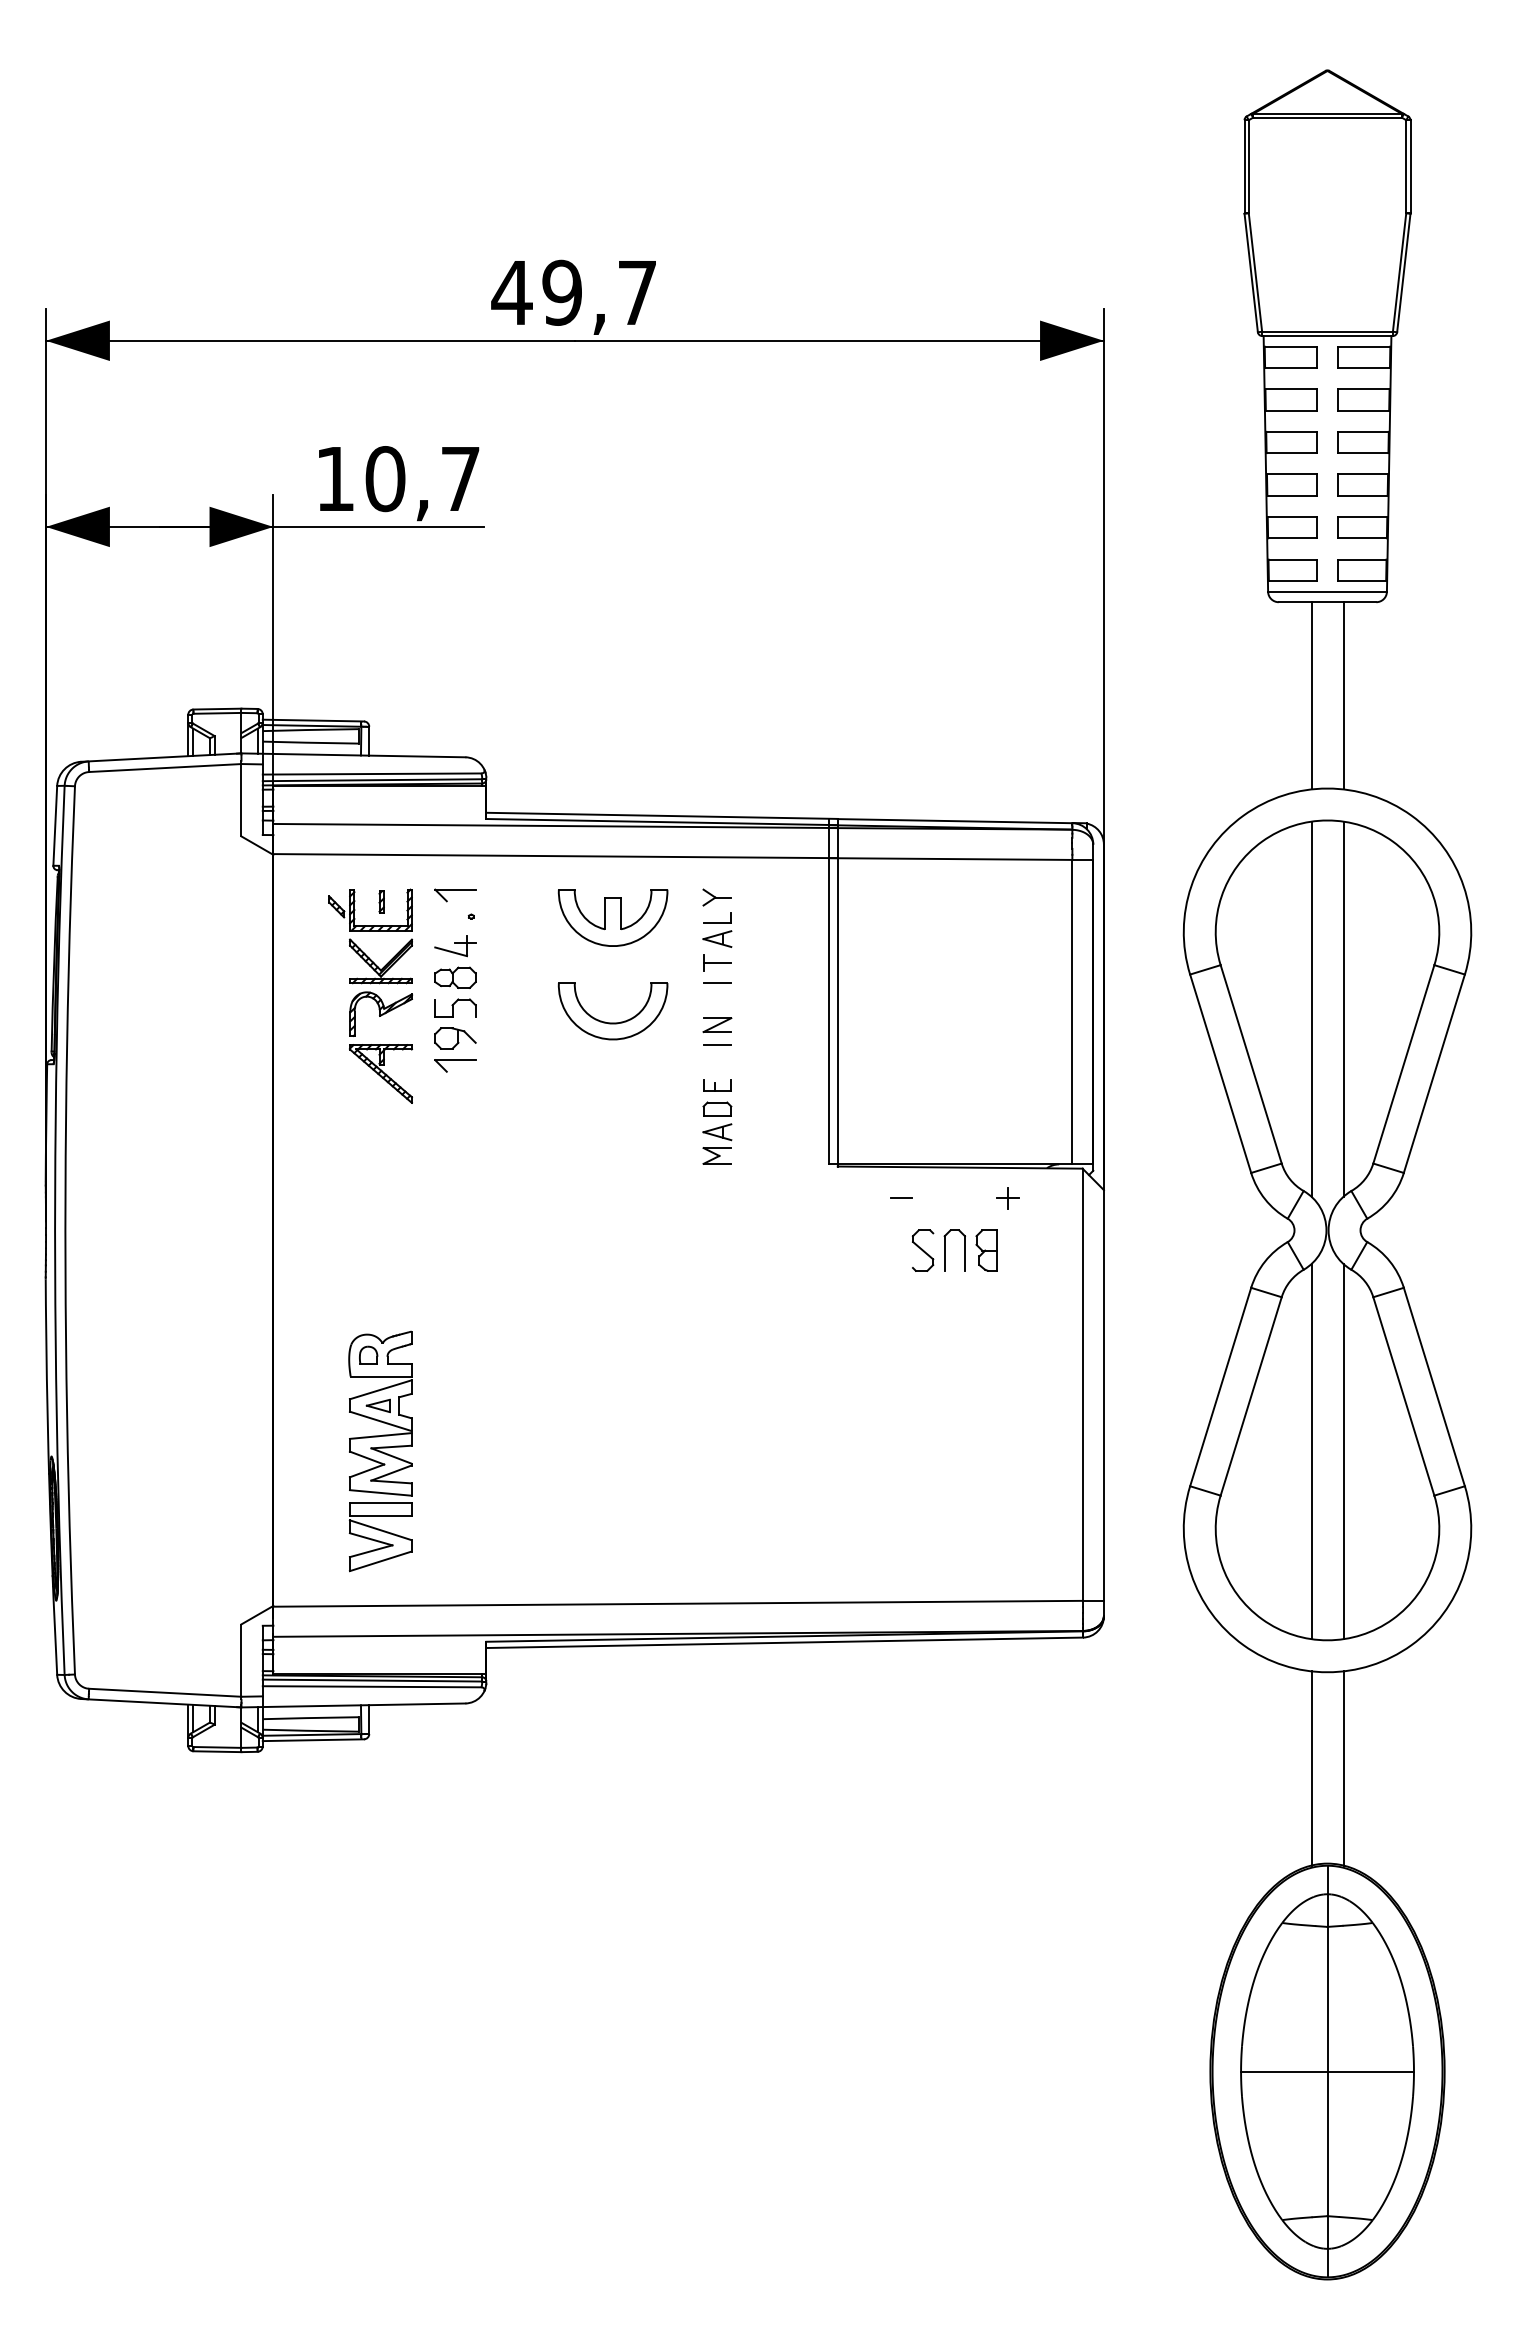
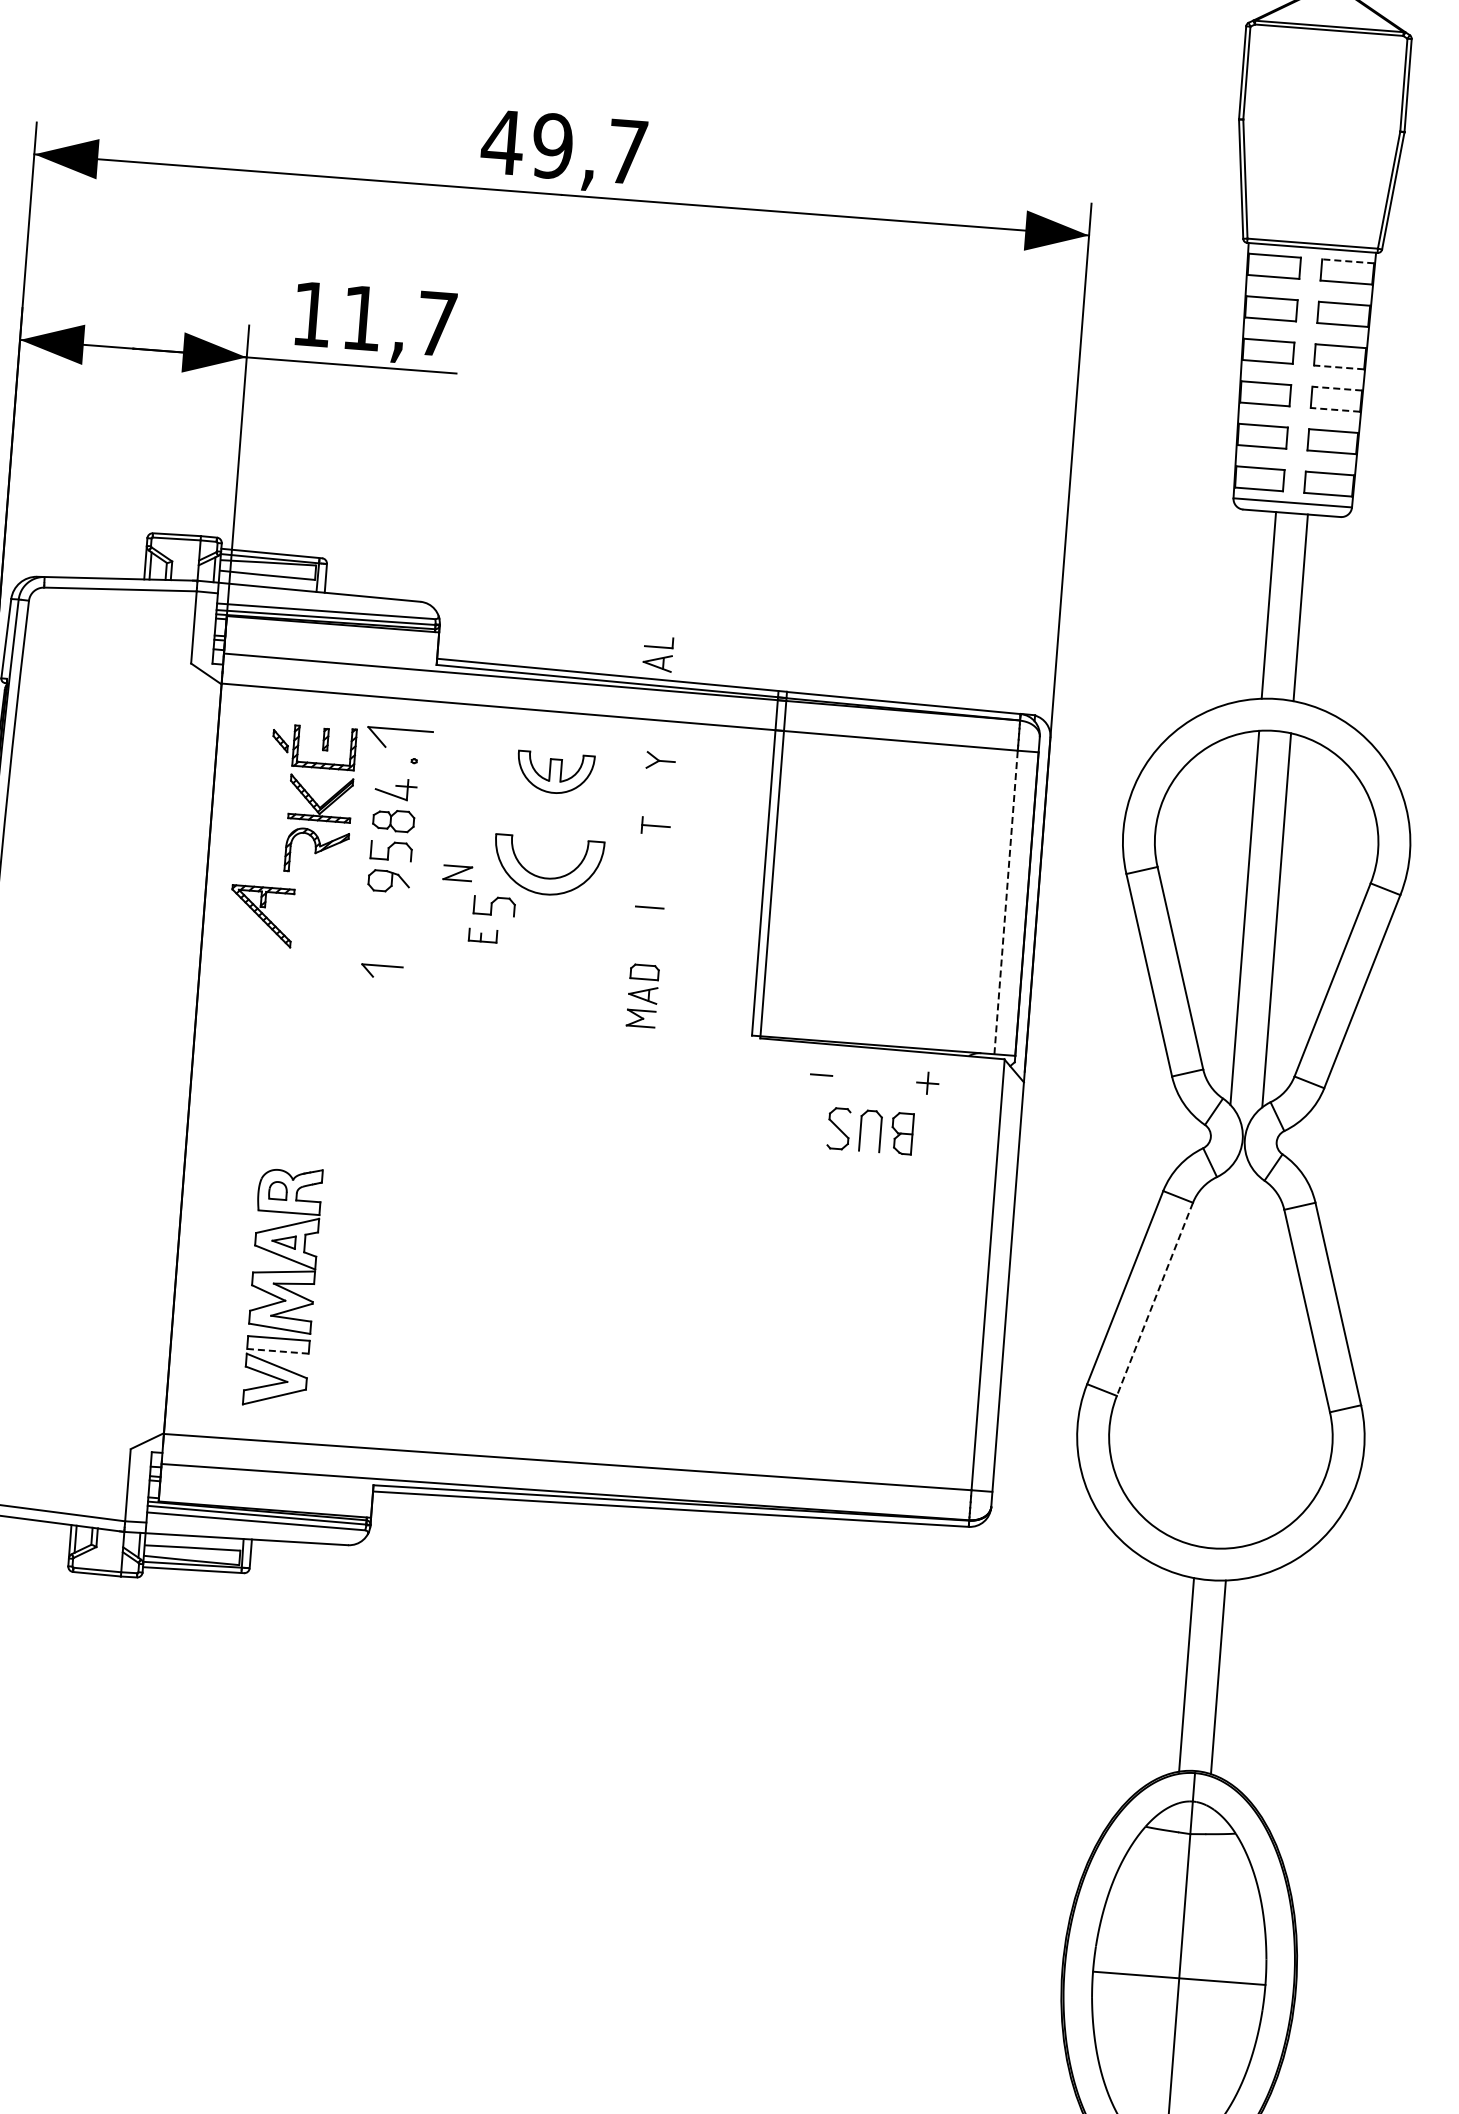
line: (1363, 346) -> (1347, 261), solid -> dashed
line: (1362, 453) -> (1338, 367), solid -> dashed
line: (1363, 474) -> (1337, 388), solid -> dashed
text: (385, 479) -> (362, 318), 10,7 -> 11,7
line: (1362, 495) -> (1335, 409), solid -> dashed
part: (455, 895) -> (400, 738), size x1.6
part: (612, 917) -> (554, 772), size x0.7
part: (717, 929) -> (658, 653), moved
line: (717, 983) -> (654, 846), removed
line: (1072, 1011) -> (1006, 901), solid -> dashed
part: (717, 1025) -> (457, 873), moved
part: (562, 1054) -> (494, 905), added
part: (455, 1065) -> (382, 971), moved
part: (380, 1073) -> (261, 915), moved
part: (717, 1085) -> (483, 935), moved
line: (1251, 1396) -> (1155, 1299), solid -> dashed
line: (1311, 1451) -> (1210, 1358), removed
line: (1343, 1451) -> (1242, 1361), removed
line: (380, 1515) -> (277, 1351), solid -> dashed

